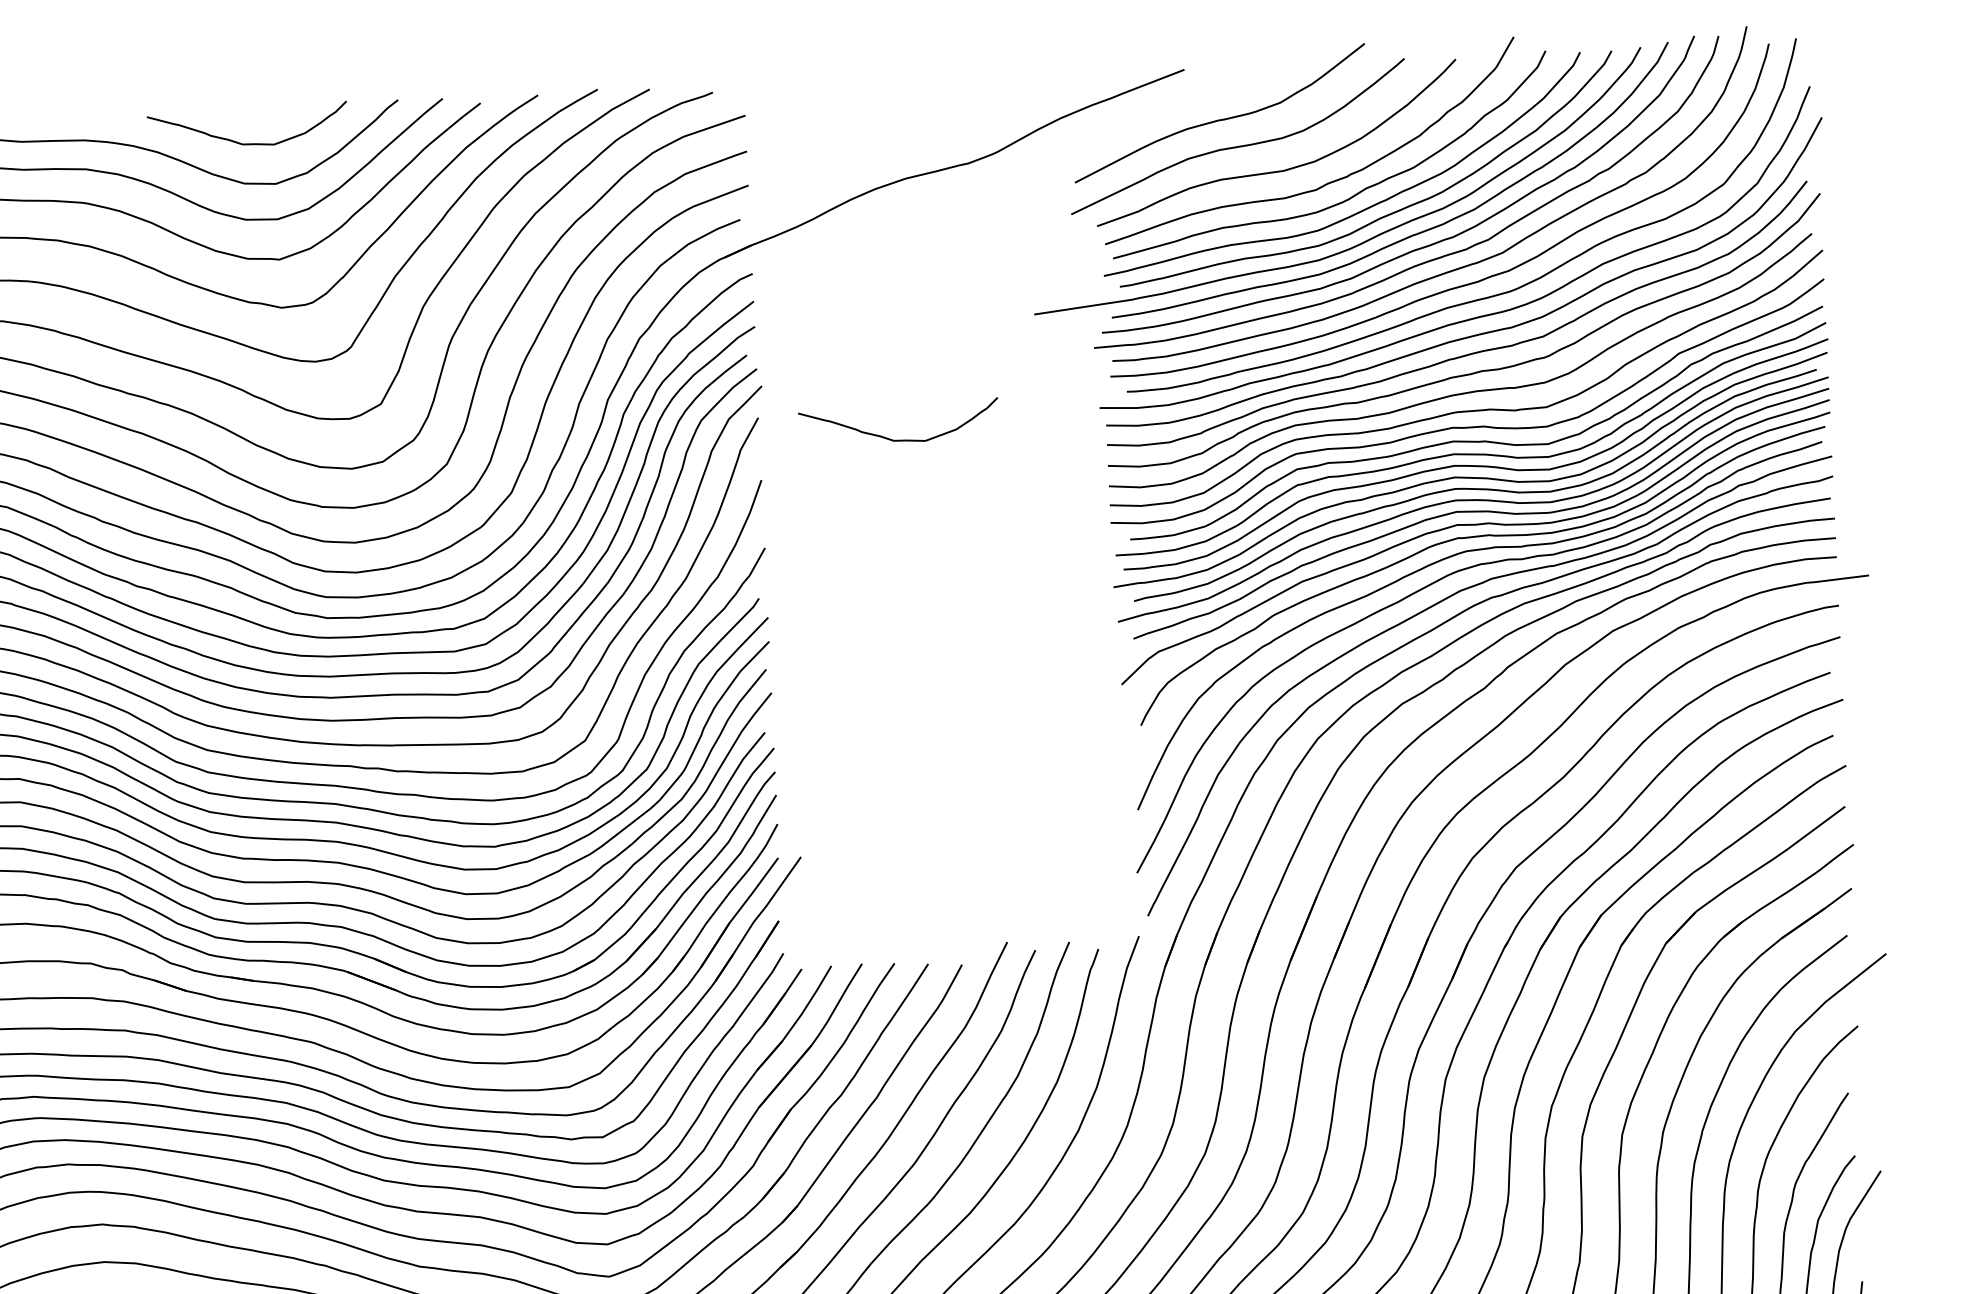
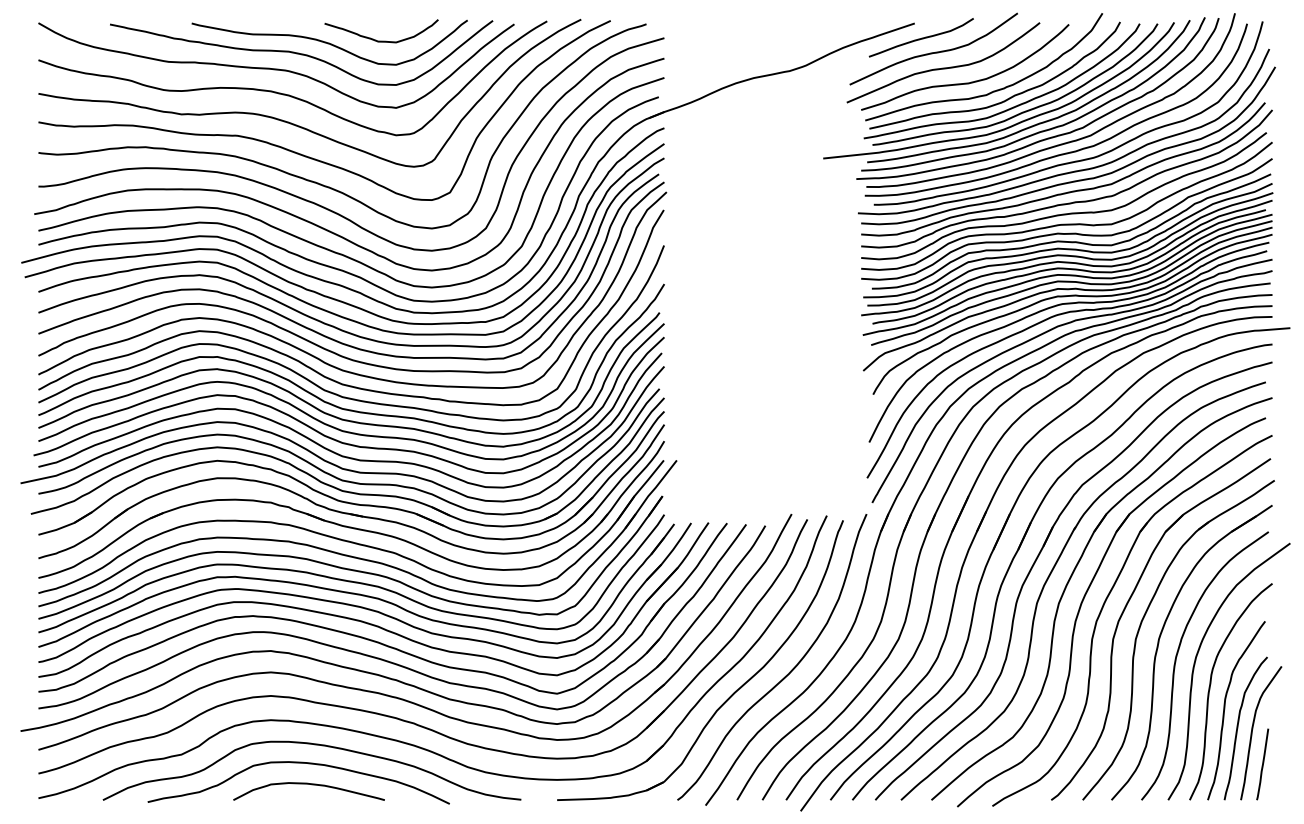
curve: (1197, 93) -> (921, 37), added
curve: (899, 438) -> (743, 225), removed

